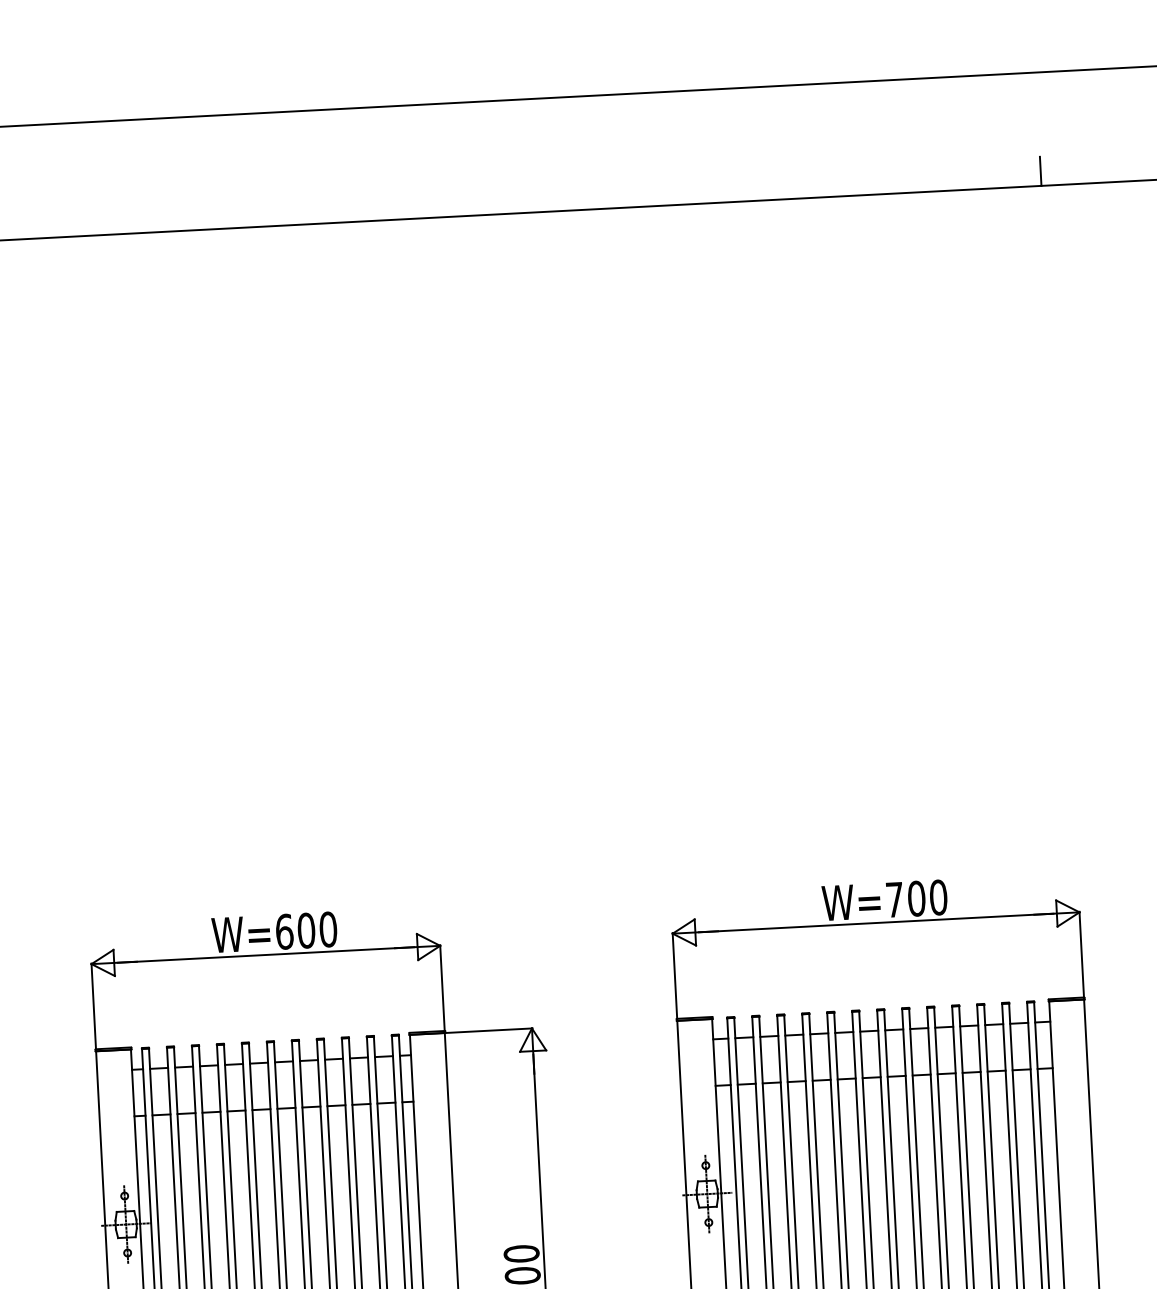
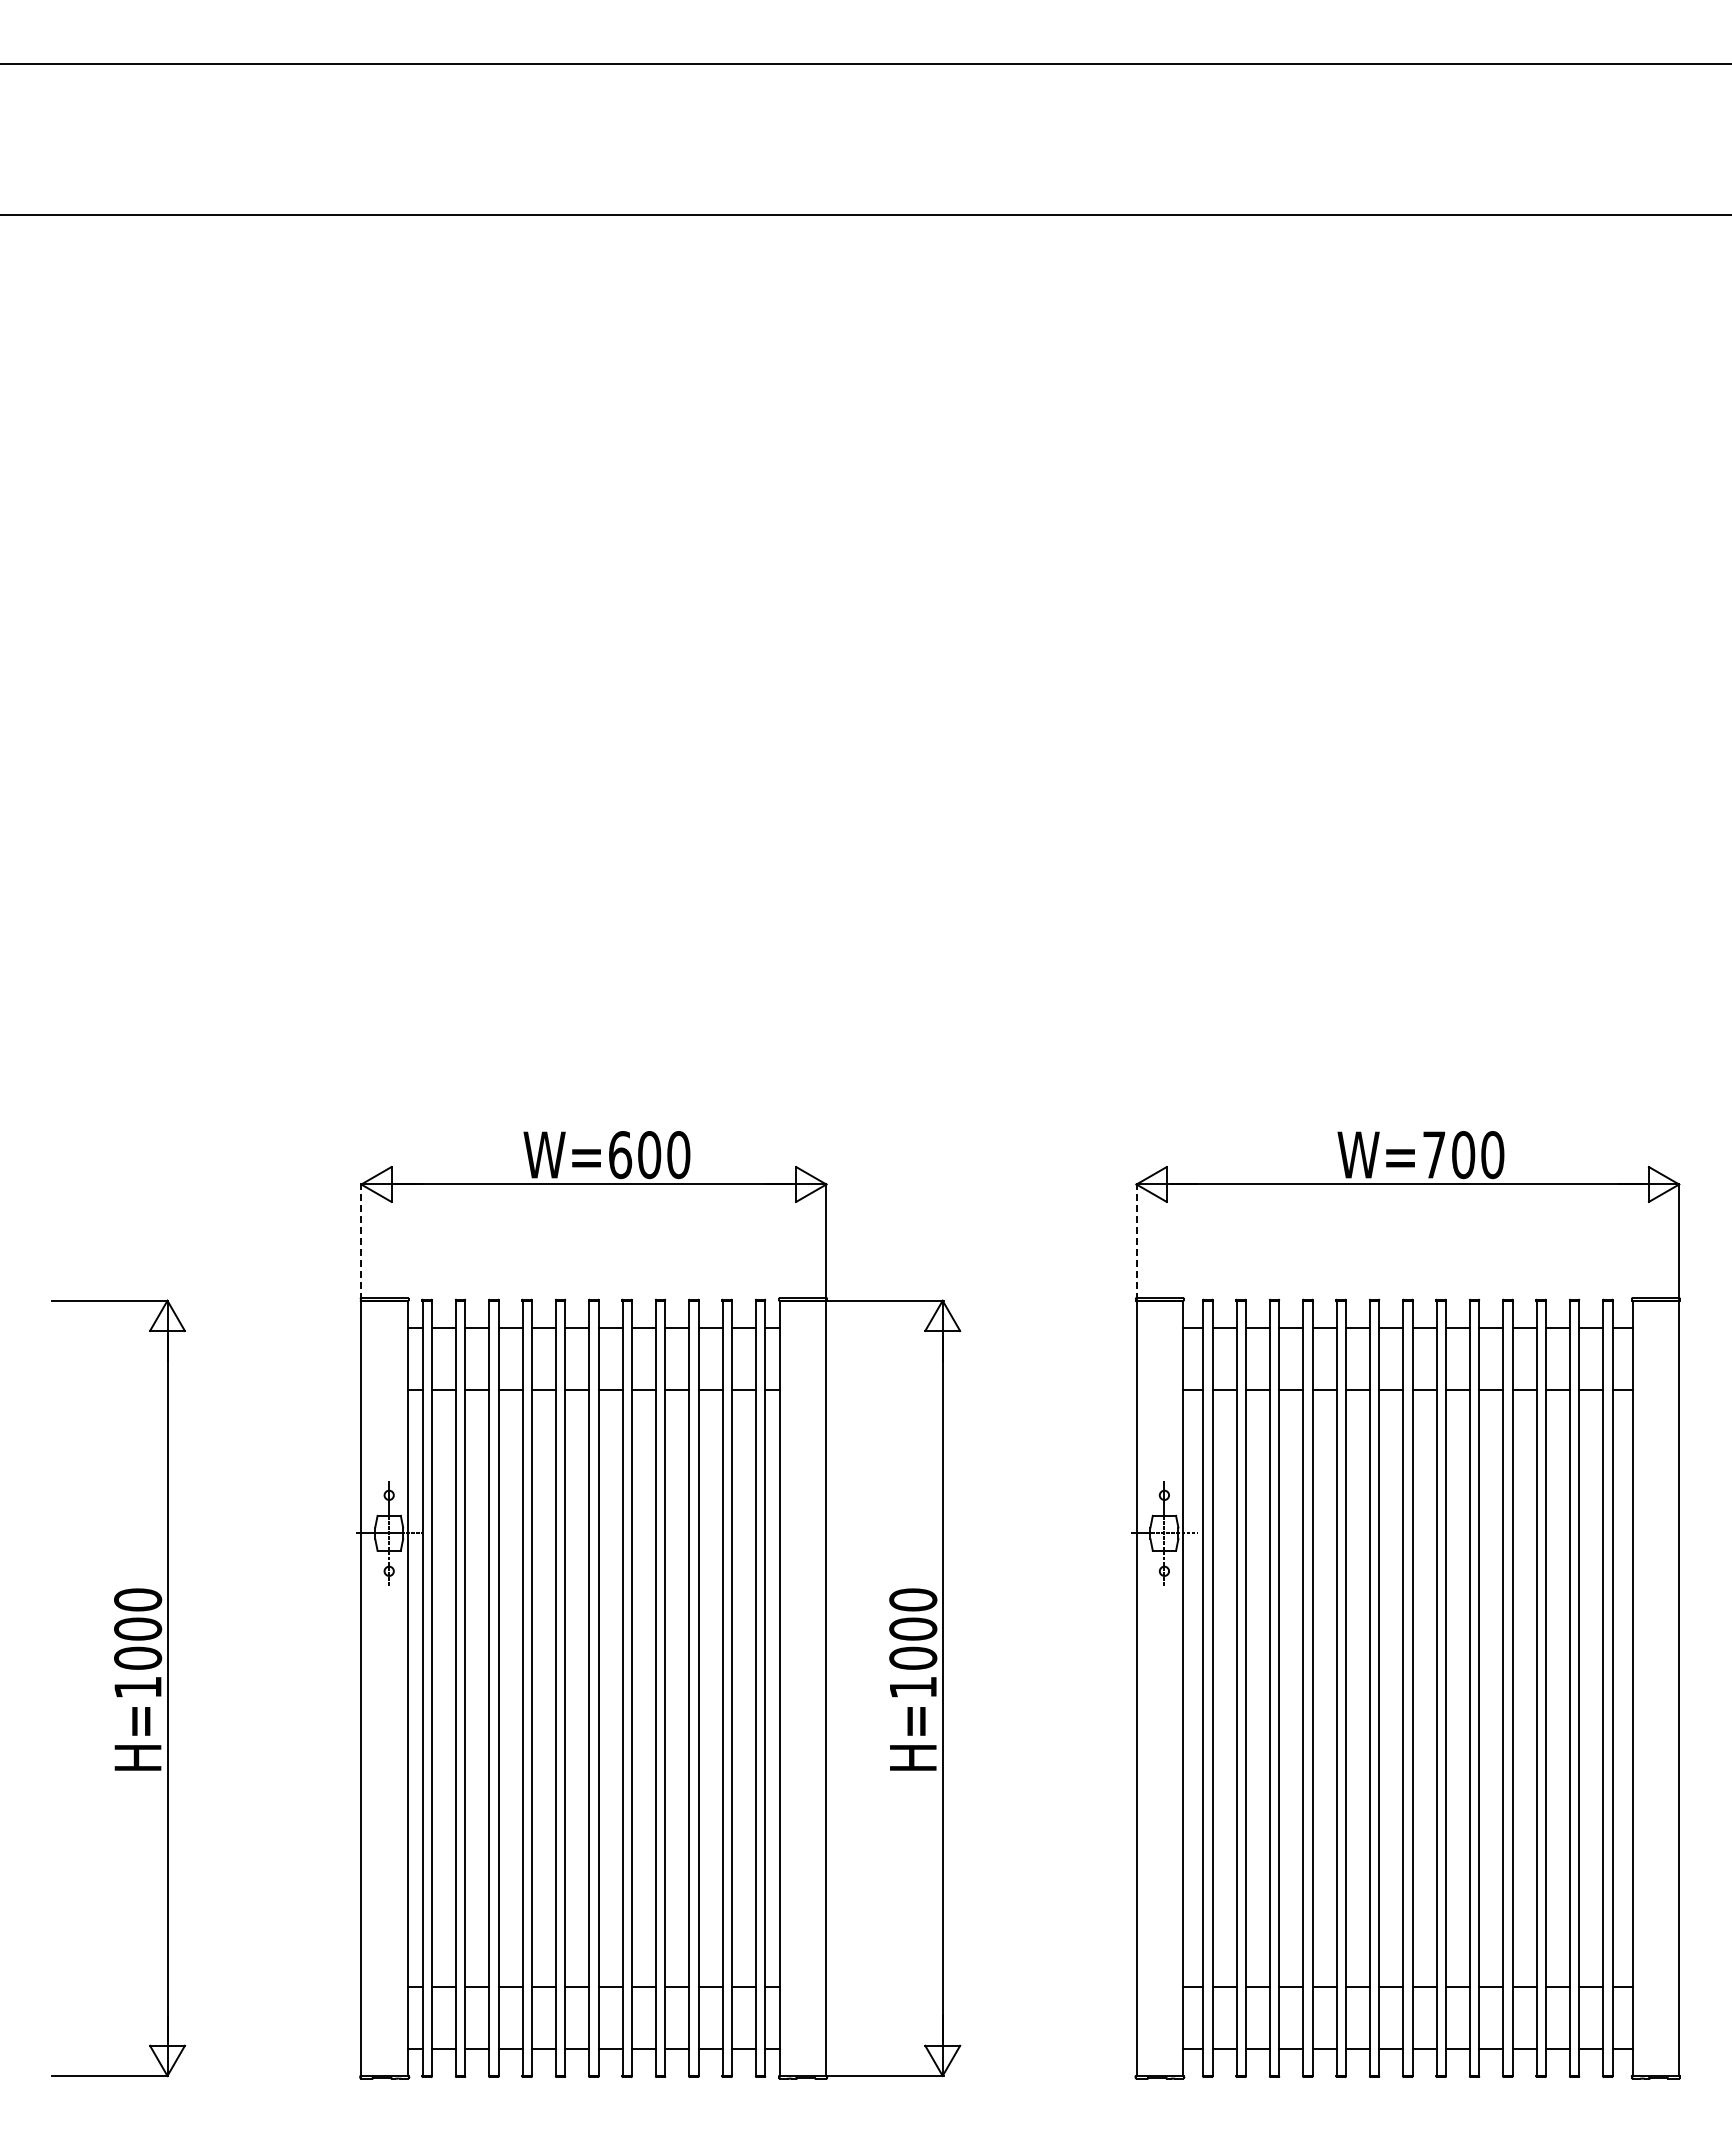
line: (1040, 170) -> (1679, 195), removed
line: (674, 976) -> (1136, 1241), solid -> dashed
line: (93, 1006) -> (361, 1241), solid -> dashed

